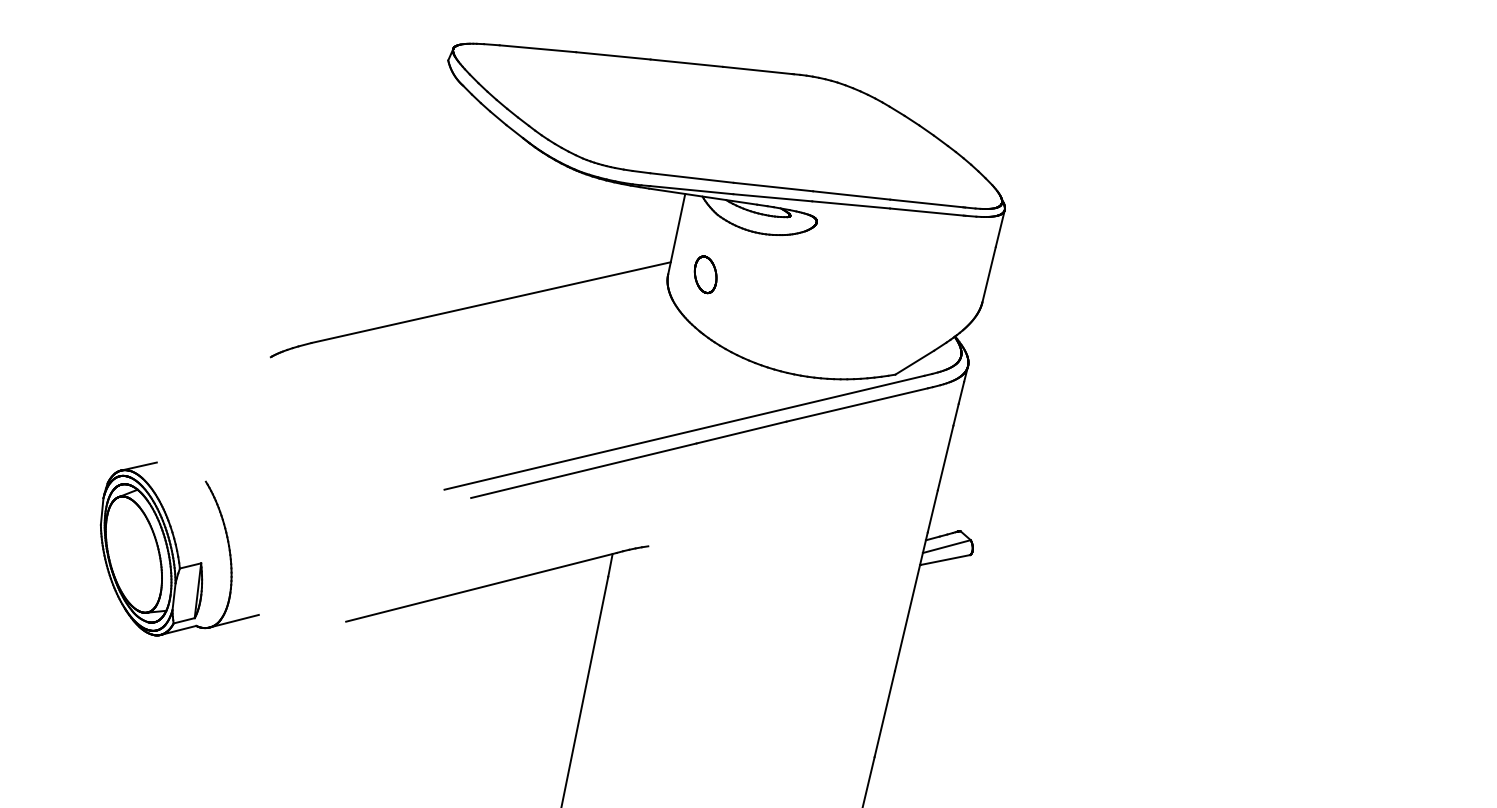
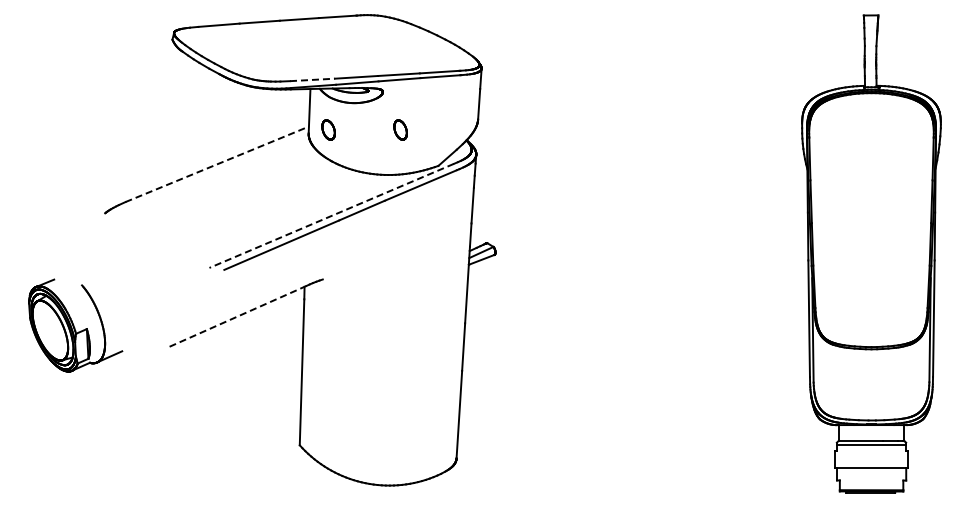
line: (691, 177) -> (312, 79), solid -> dashed
part: (837, 296) -> (400, 129), added
line: (491, 303) -> (217, 164), solid -> dashed
line: (684, 431) -> (331, 215), solid -> dashed
line: (480, 587) -> (237, 316), solid -> dashed

